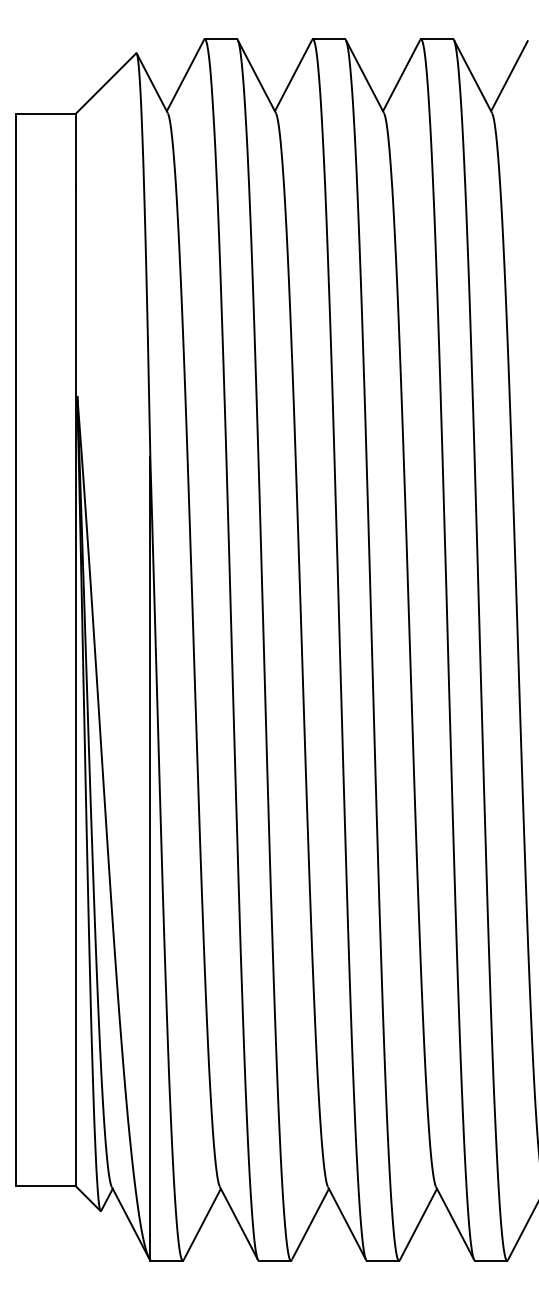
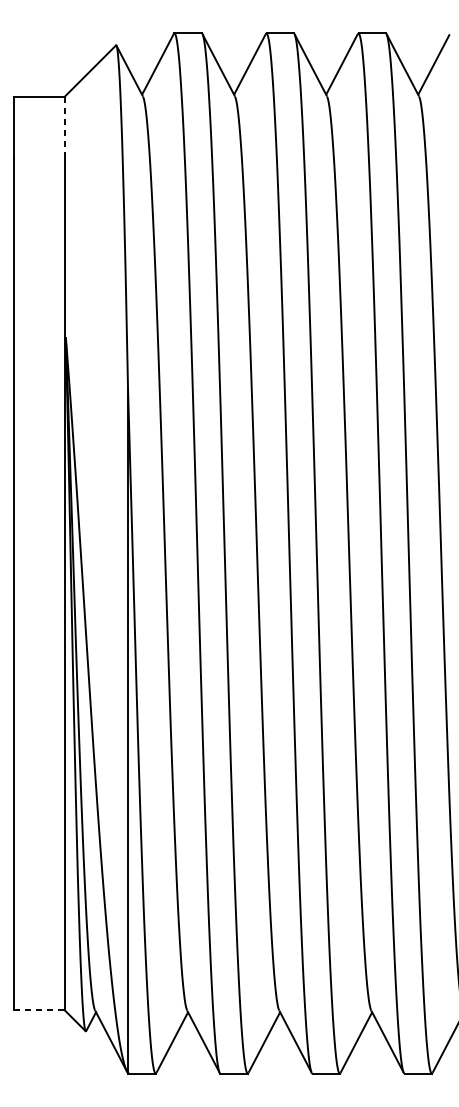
line: (75, 149) -> (64, 127), solid -> dashed
line: (46, 1186) -> (39, 1010), solid -> dashed

